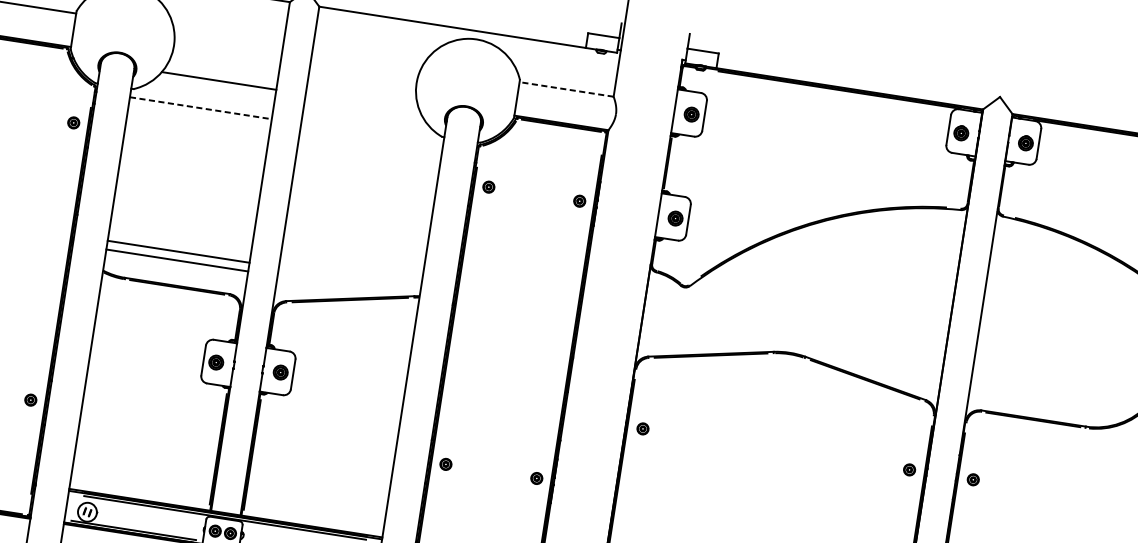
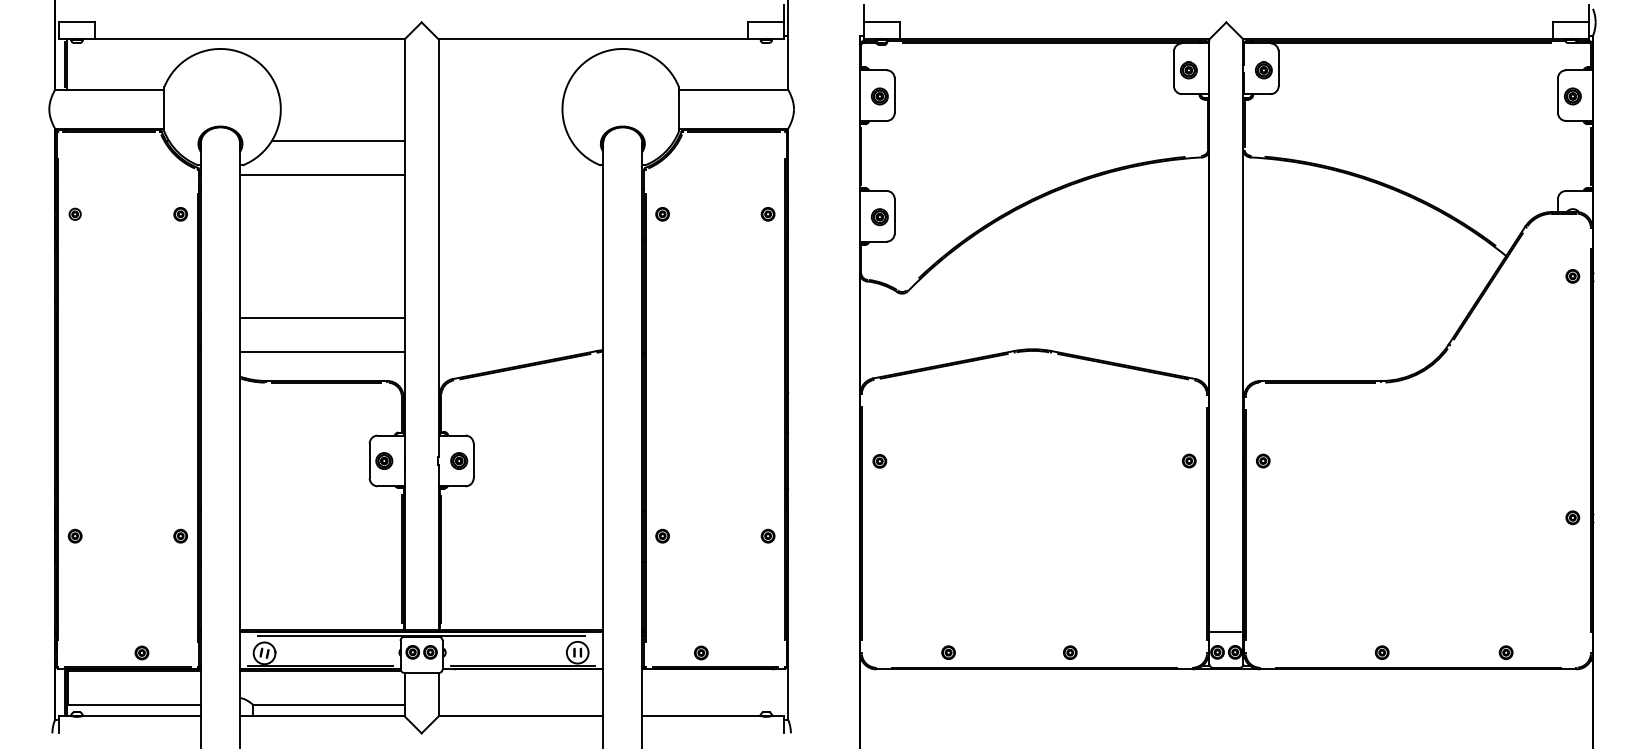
line: (566, 89) -> (733, 89), dashed -> solid
line: (201, 108) -> (322, 175), dashed -> solid
line: (177, 252) -> (321, 318), moved

